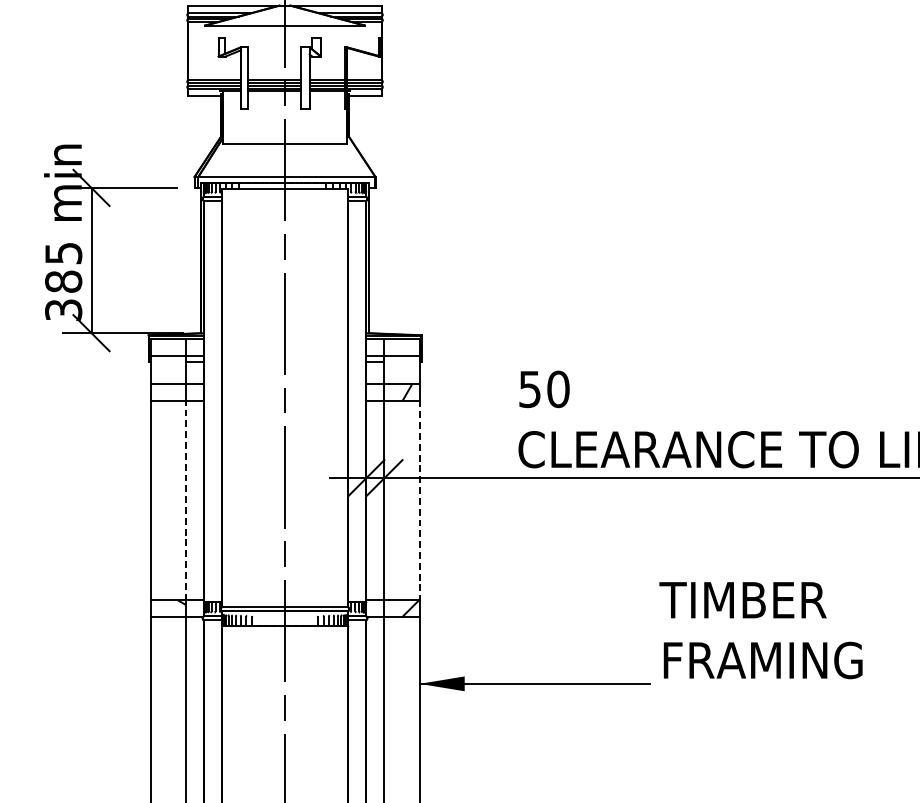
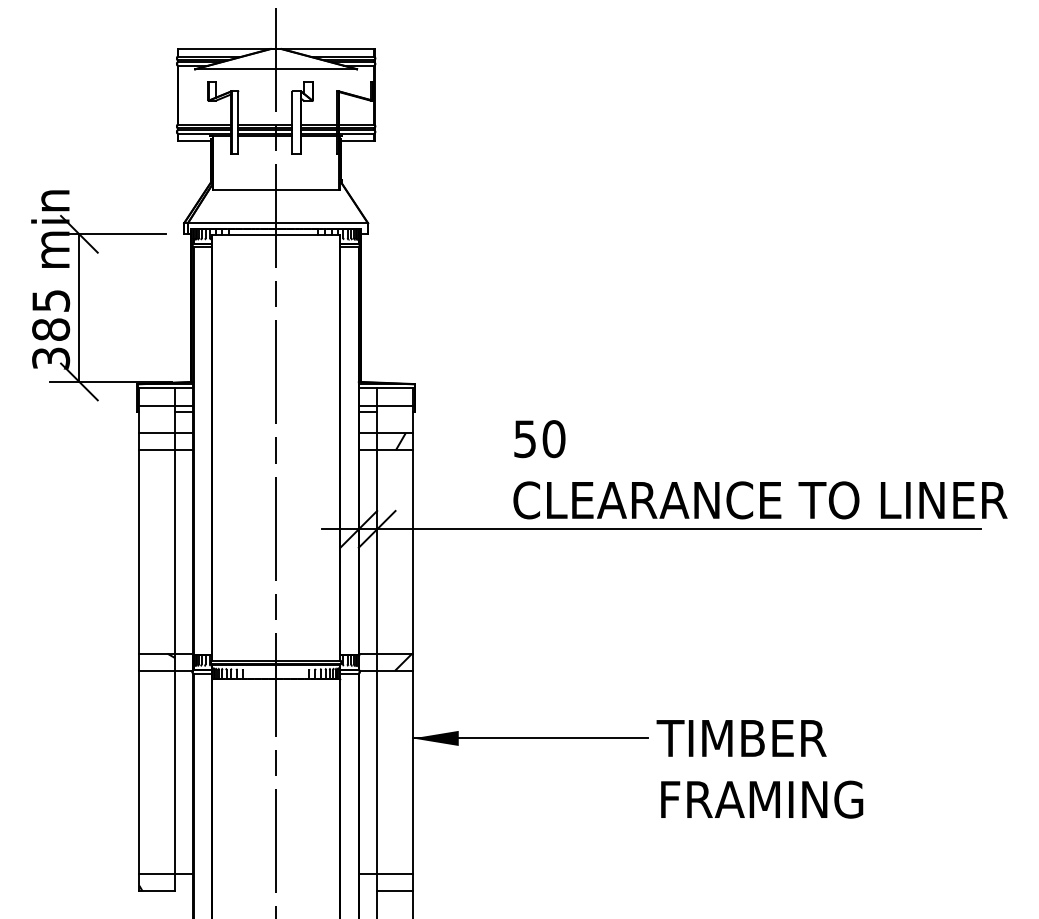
line: (186, 500) -> (175, 552), dashed -> solid
line: (419, 500) -> (412, 552), dashed -> solid
text: (760, 630) -> (759, 769), moved

